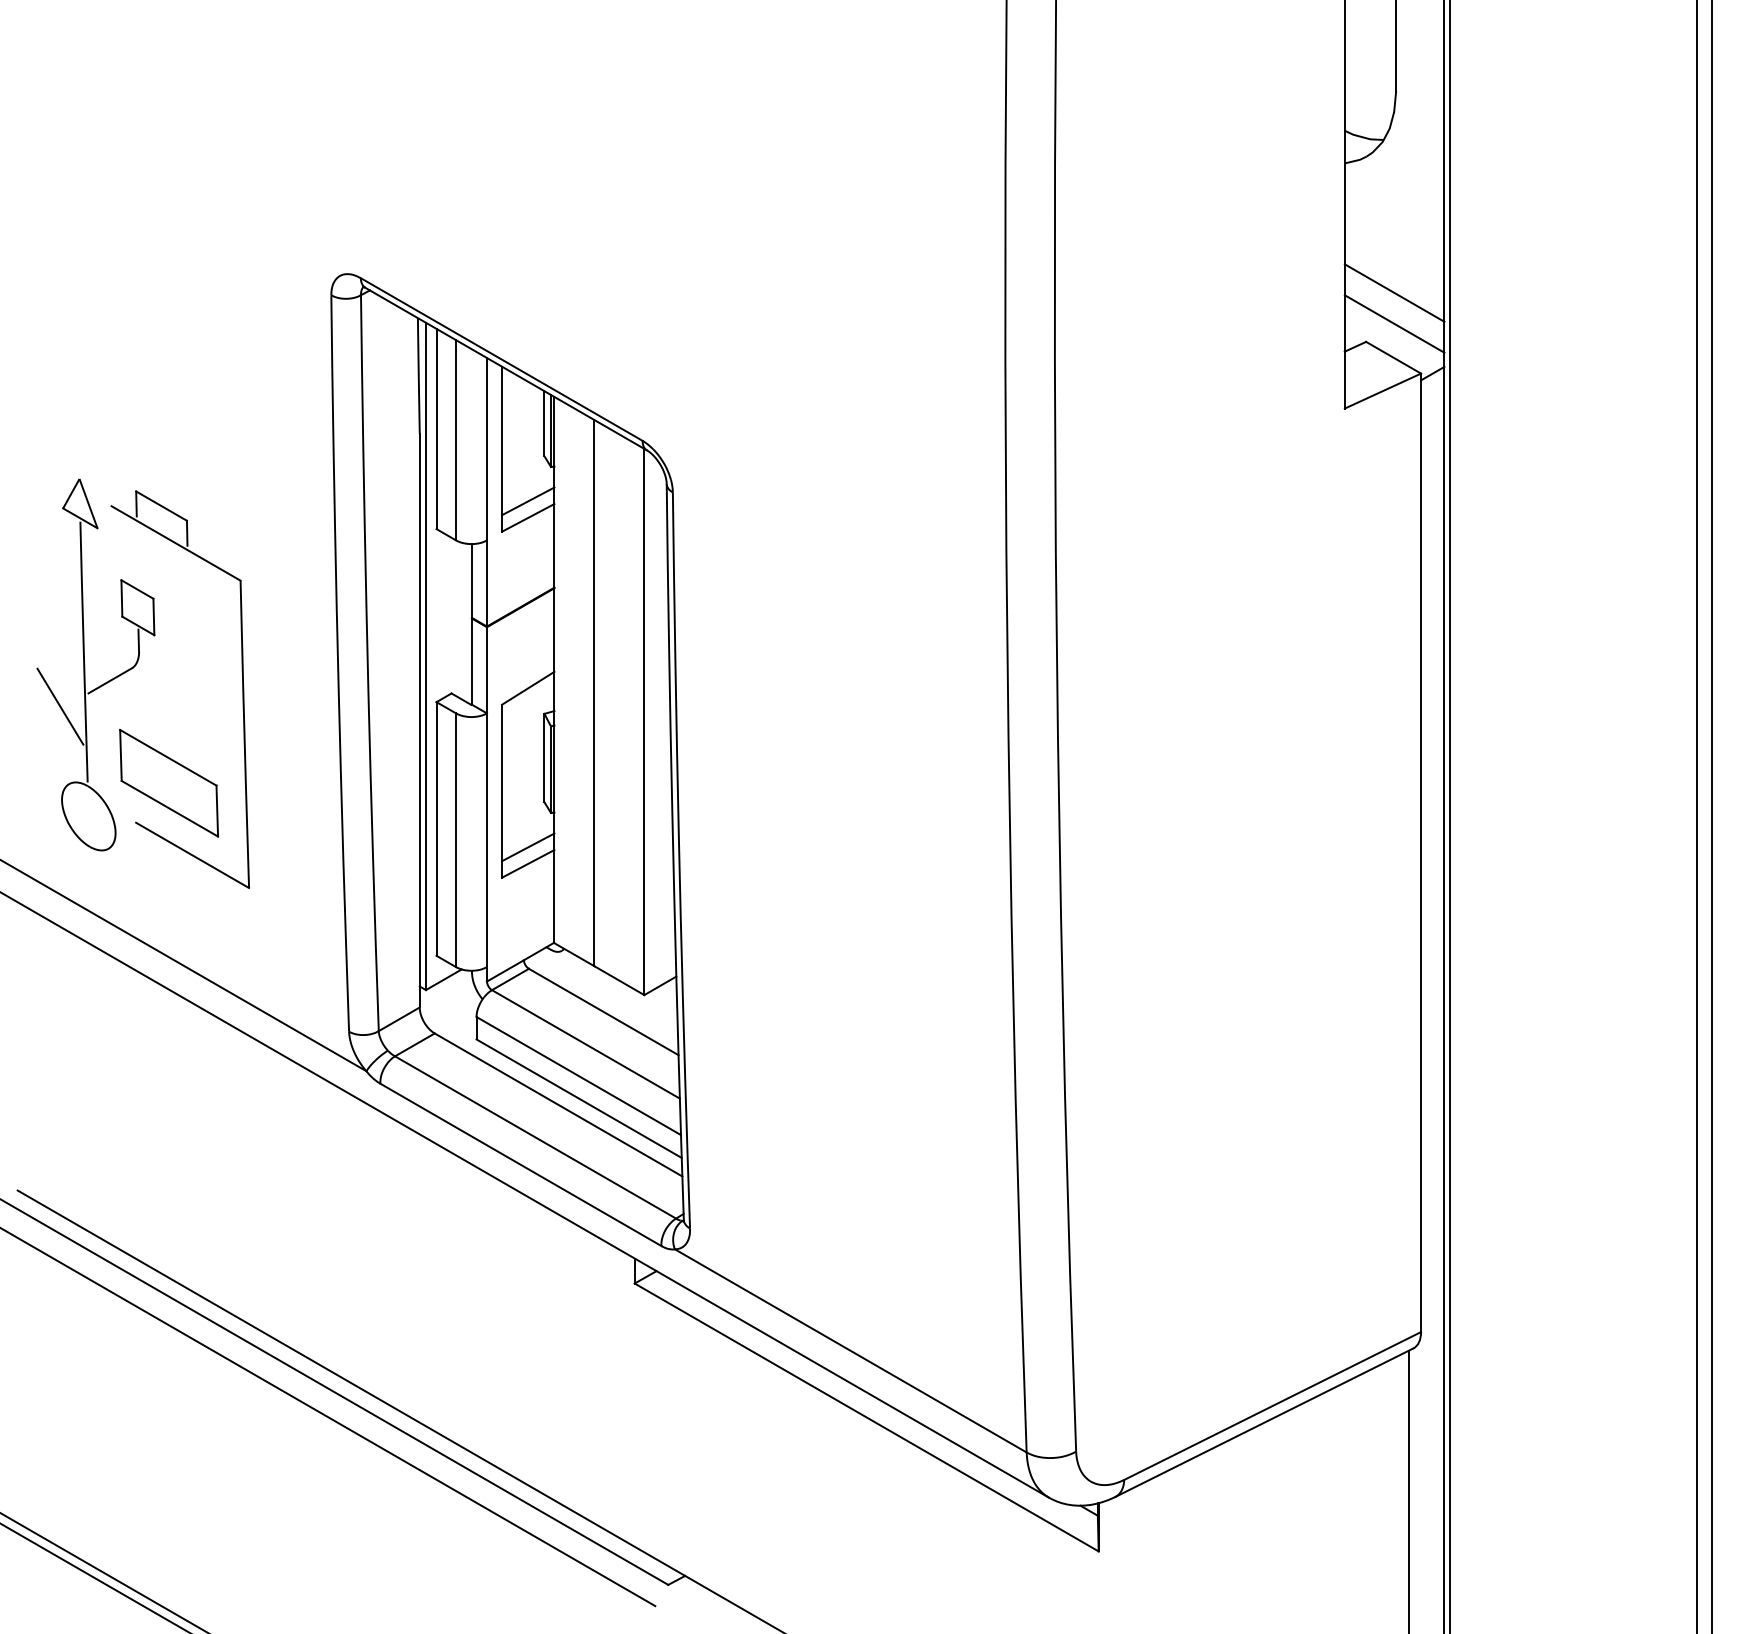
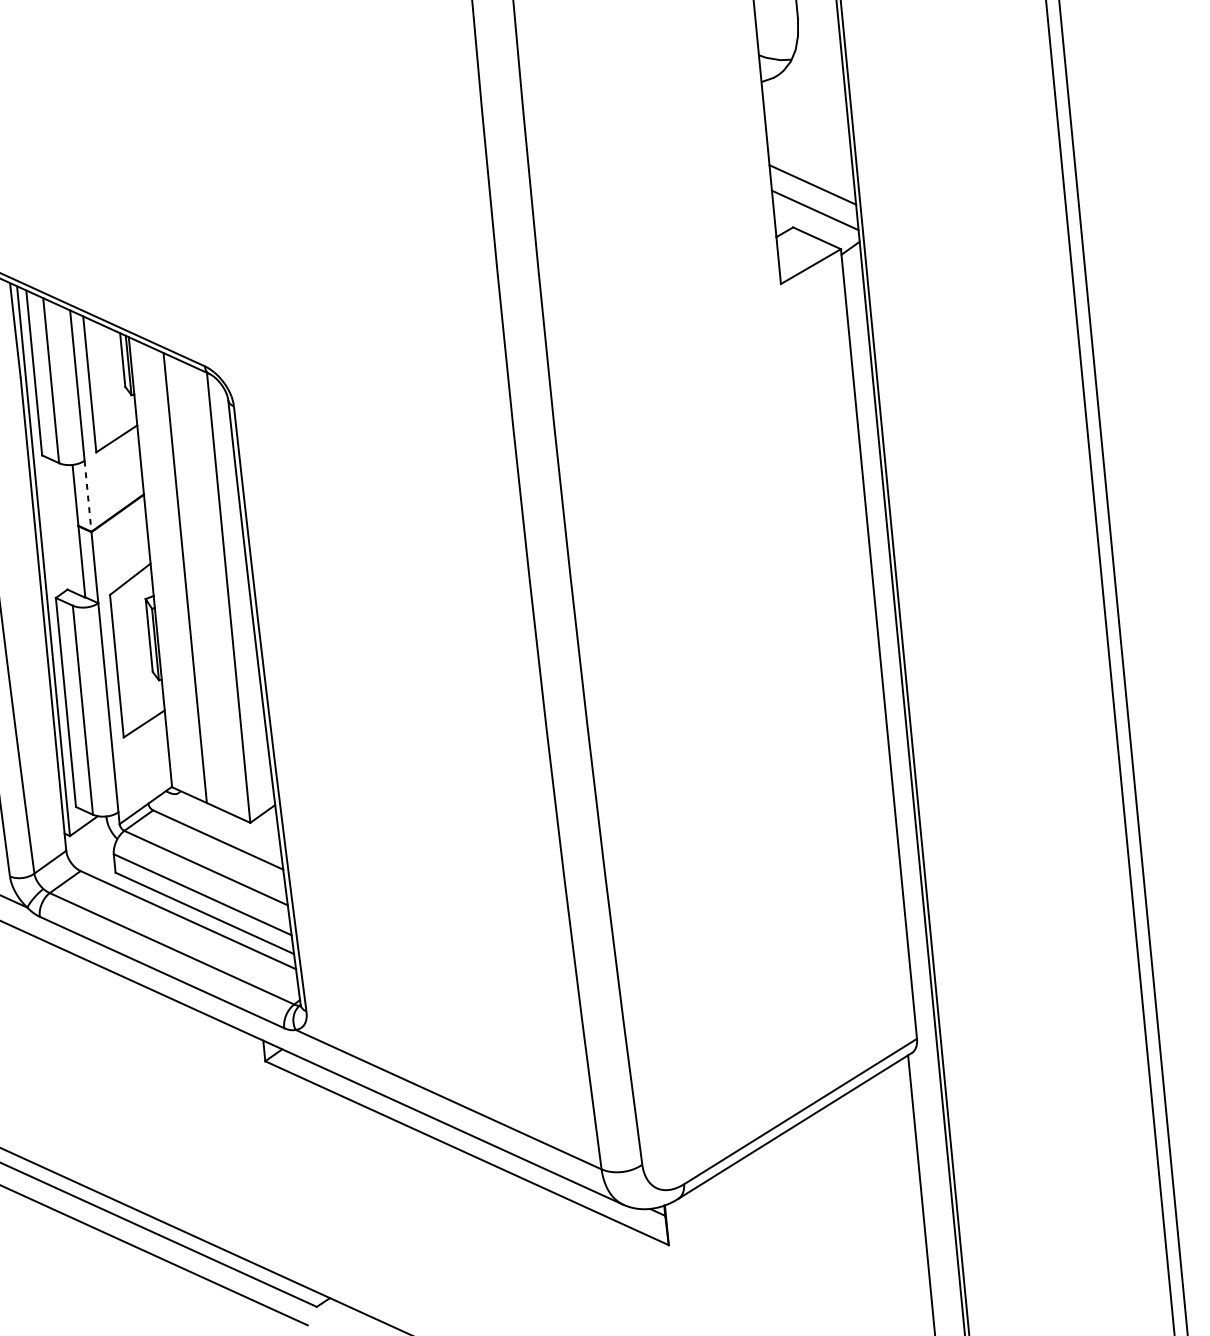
line: (528, 501) -> (115, 425), removed
line: (487, 584) -> (88, 497), solid -> dashed
line: (528, 847) -> (143, 710), removed

